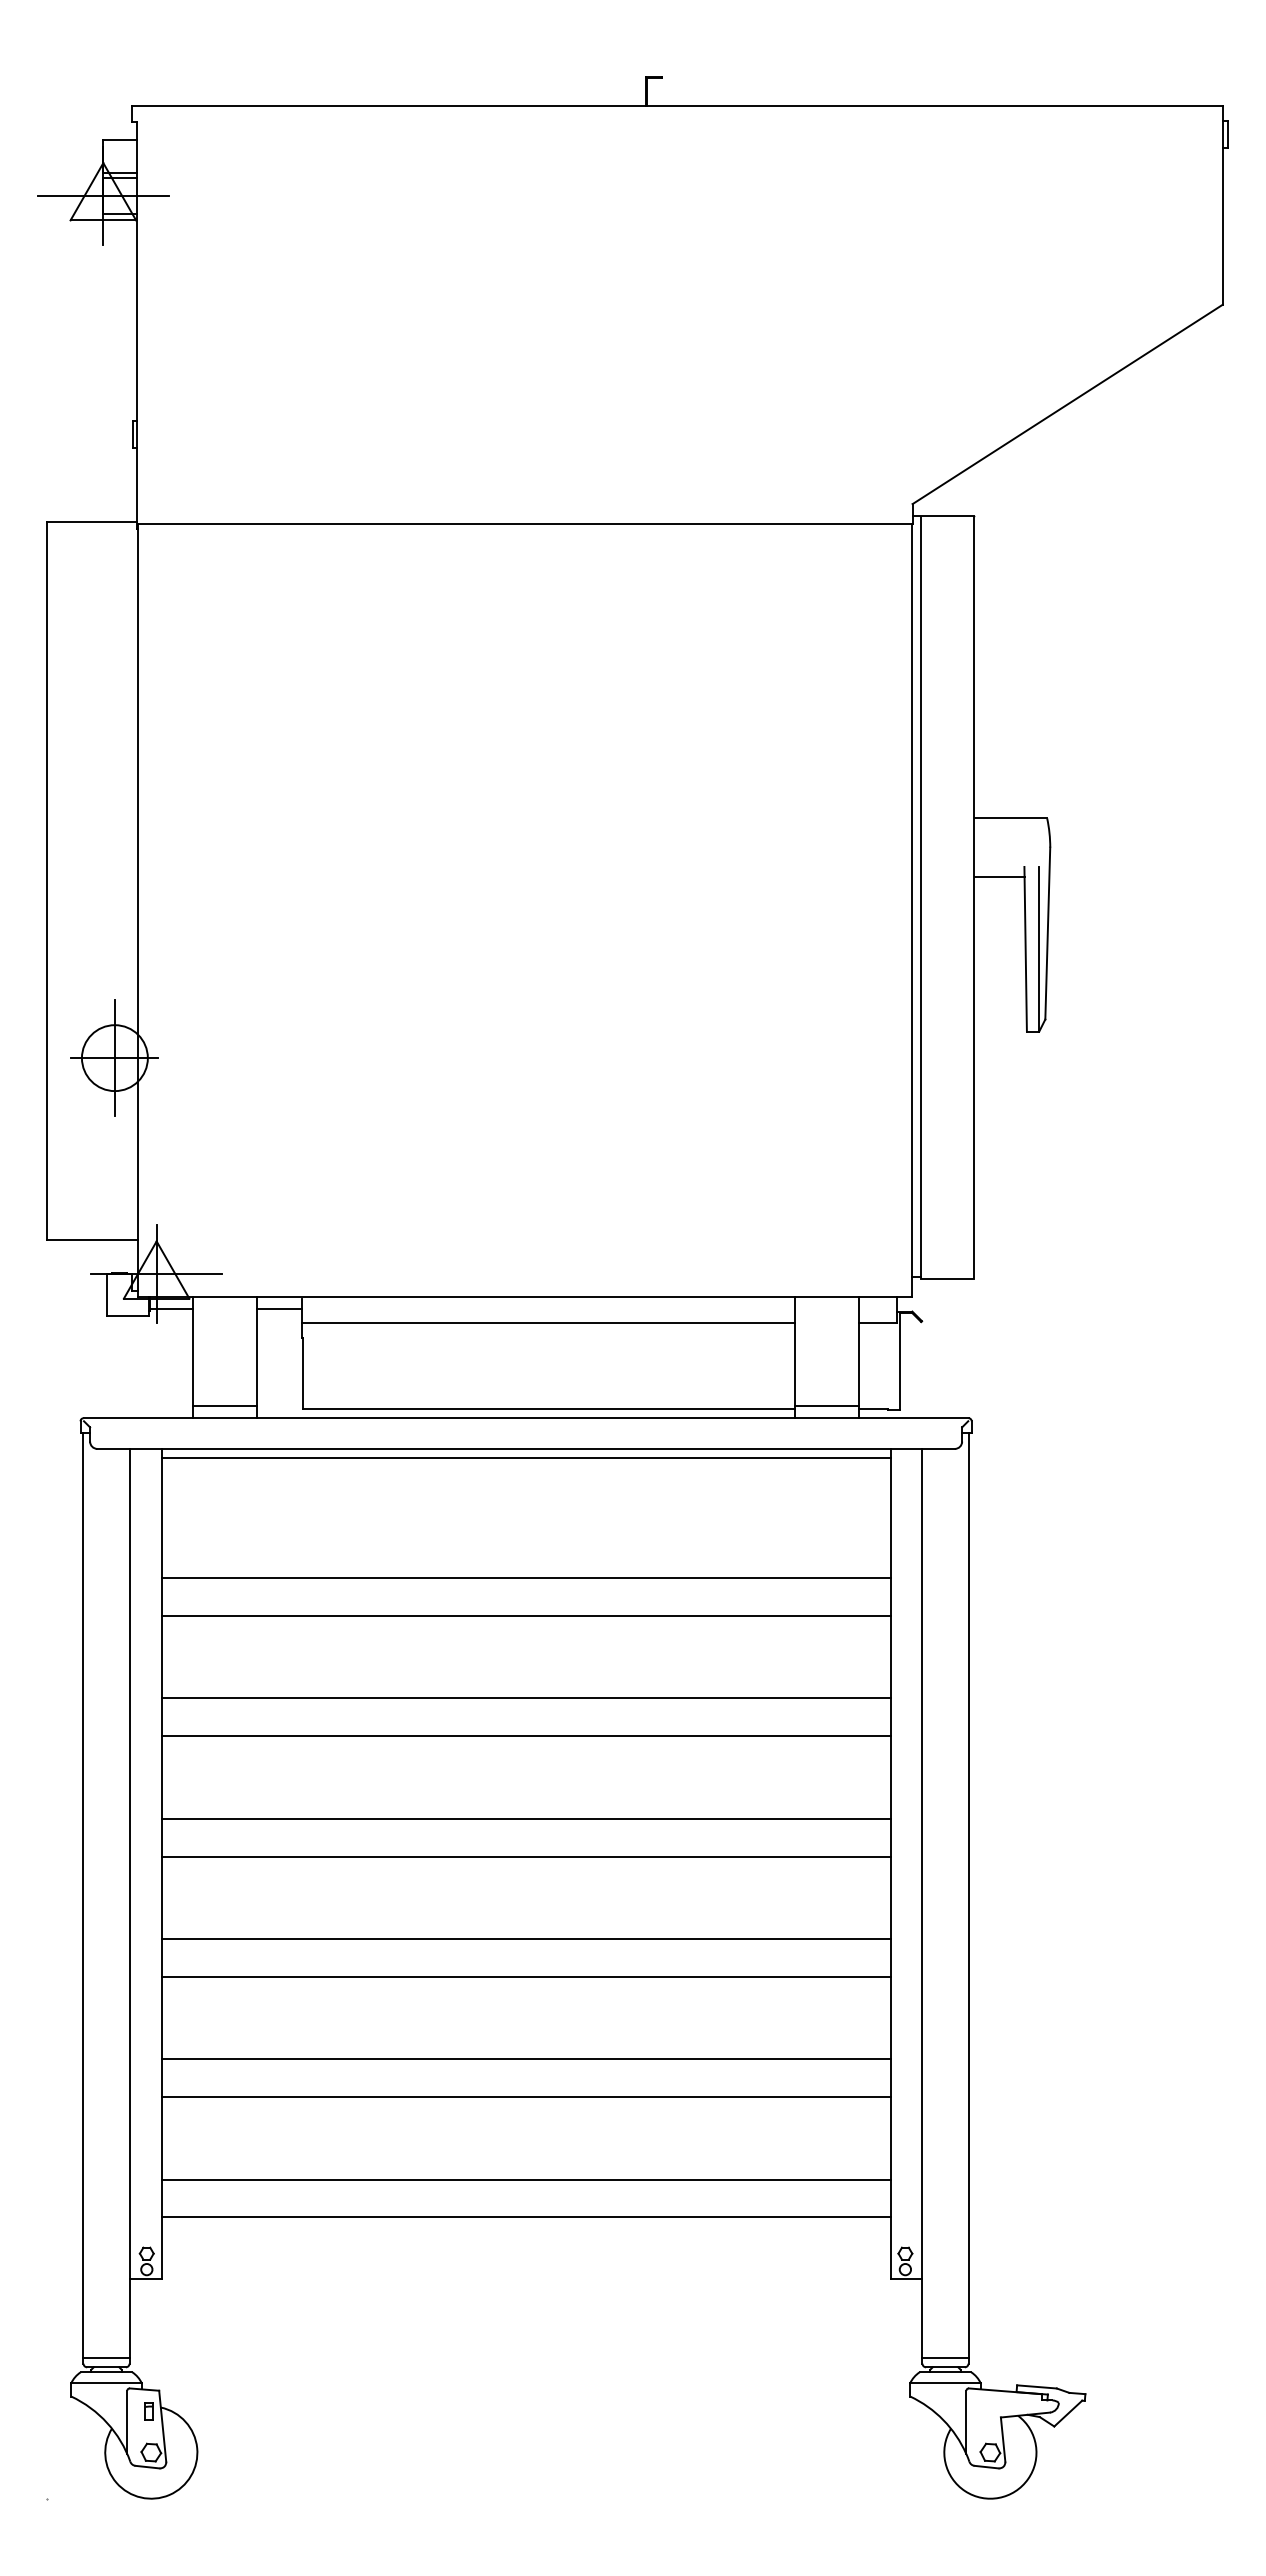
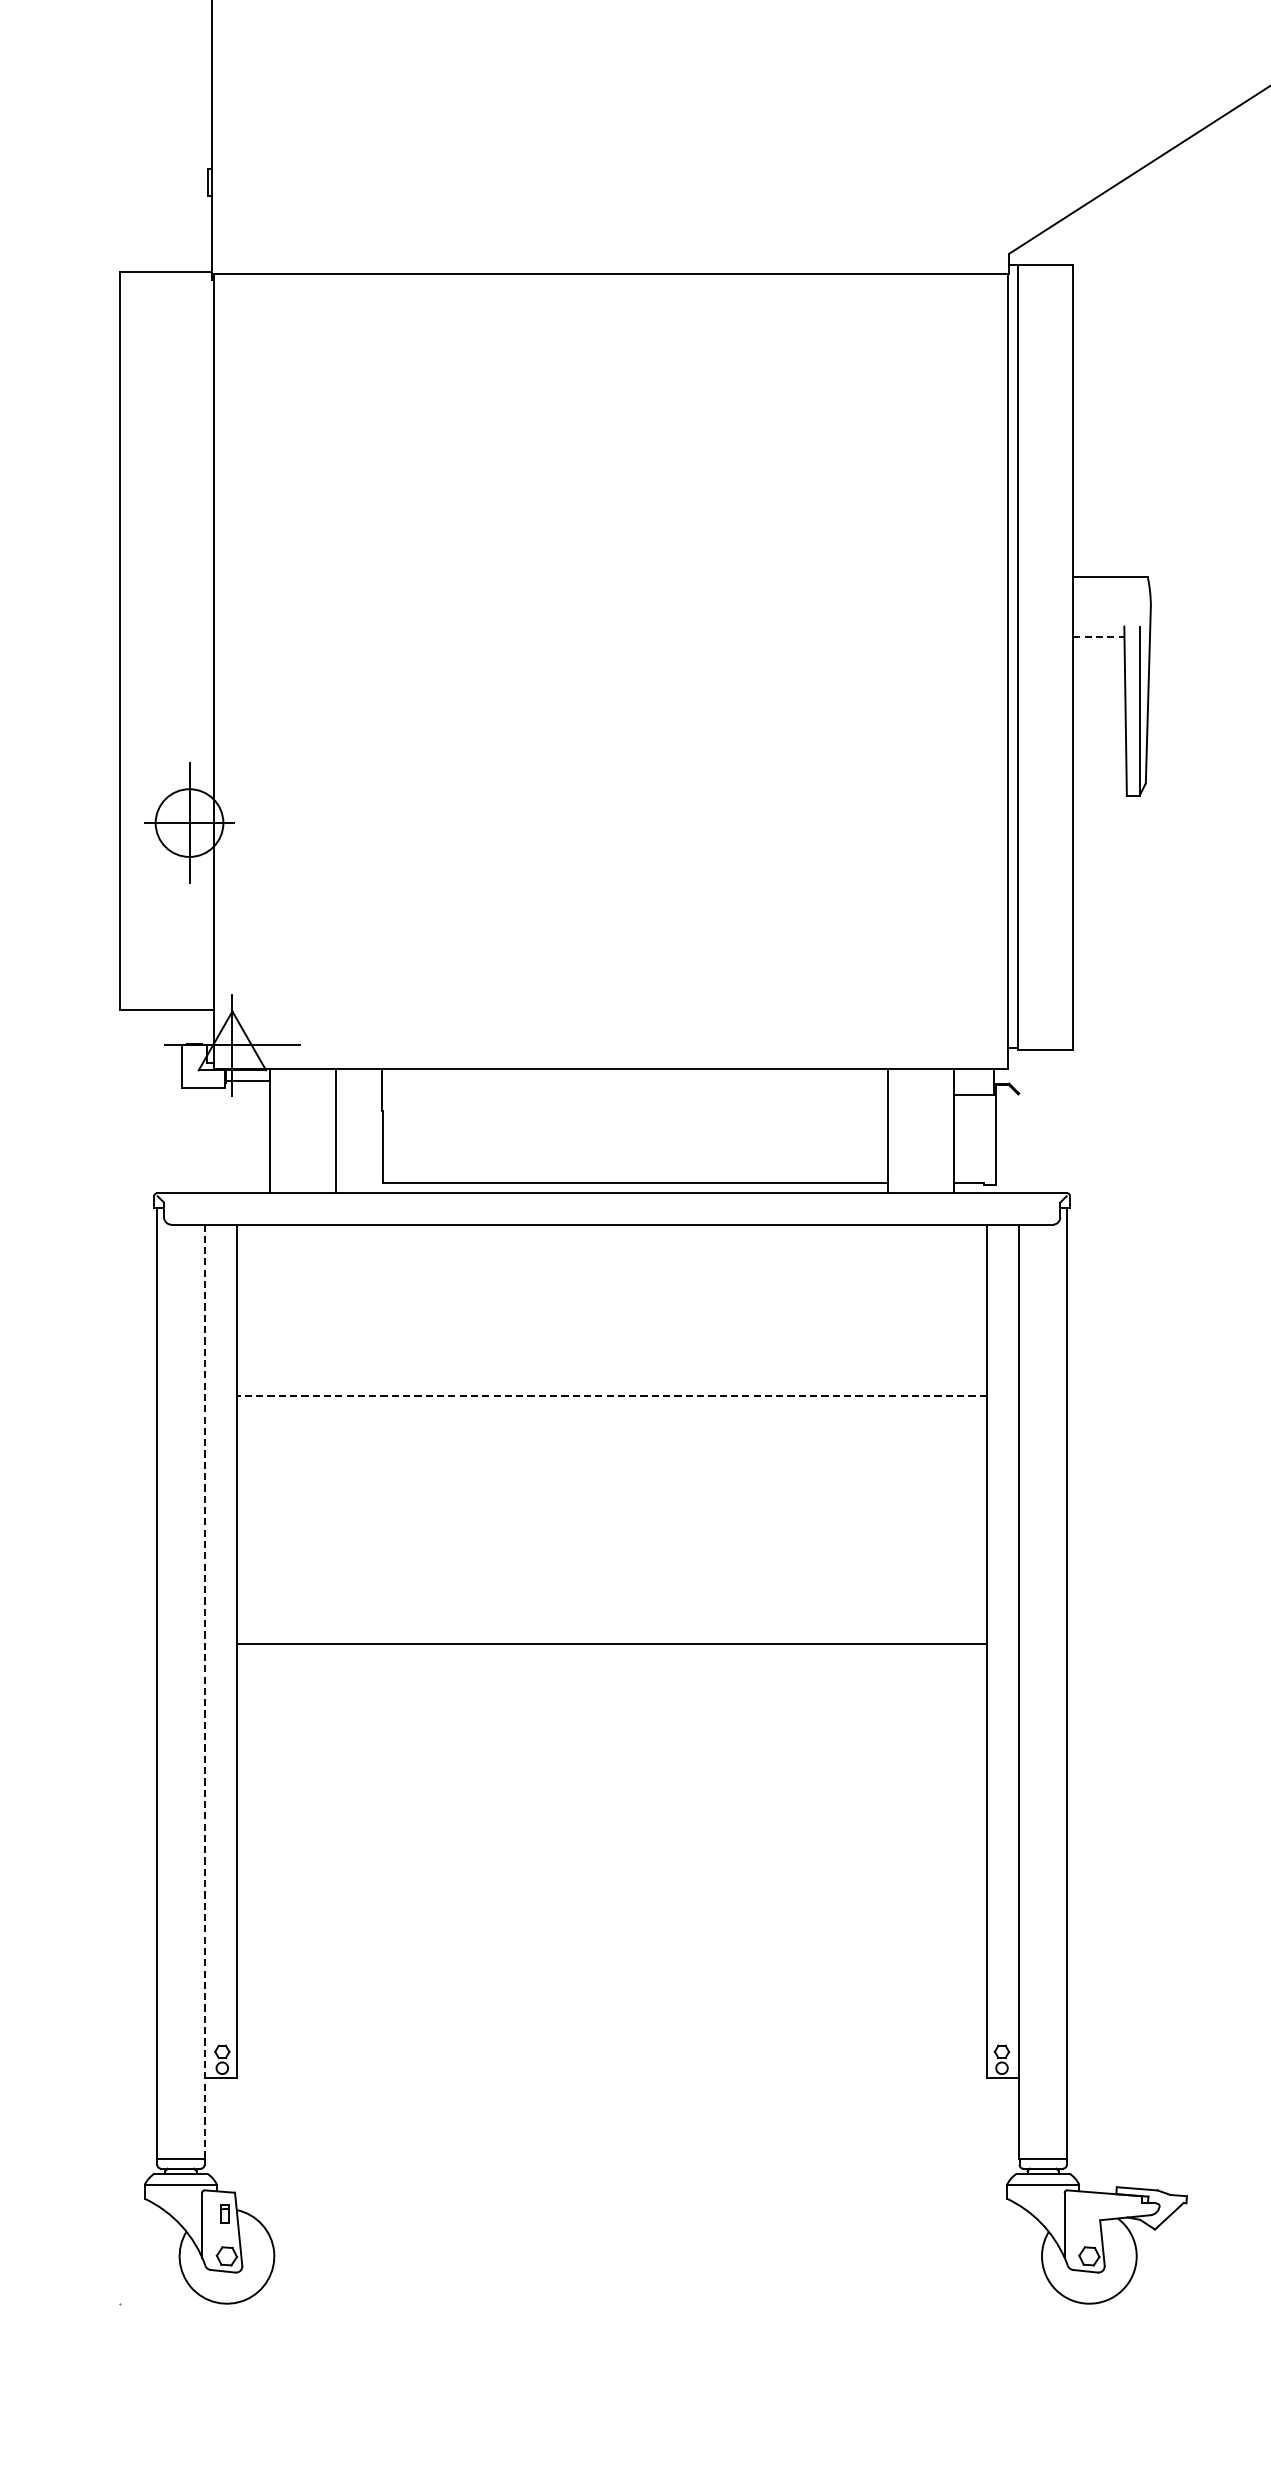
line: (999, 876) -> (1098, 636), solid -> dashed
line: (279, 1308) -> (358, 1080), removed
line: (547, 1323) -> (634, 1095), removed
line: (225, 1405) -> (303, 1180), removed
line: (826, 1405) -> (920, 1180), removed
line: (525, 1457) -> (611, 1233), removed
line: (525, 1578) -> (611, 1357), removed
line: (526, 1615) -> (612, 1395), solid -> dashed
line: (525, 1698) -> (611, 1481), removed
line: (525, 1736) -> (611, 1520), removed
line: (525, 1818) -> (611, 1604), removed
line: (130, 1902) -> (205, 1690), solid -> dashed
line: (525, 1938) -> (611, 1727), removed
line: (525, 1976) -> (611, 1766), removed
line: (525, 2059) -> (611, 1852), removed
line: (525, 2097) -> (611, 1891), removed
line: (525, 2179) -> (611, 1975), removed
line: (525, 2217) -> (611, 2014), removed

